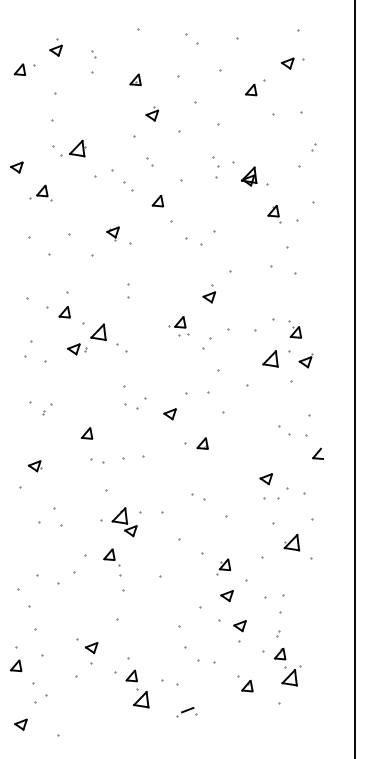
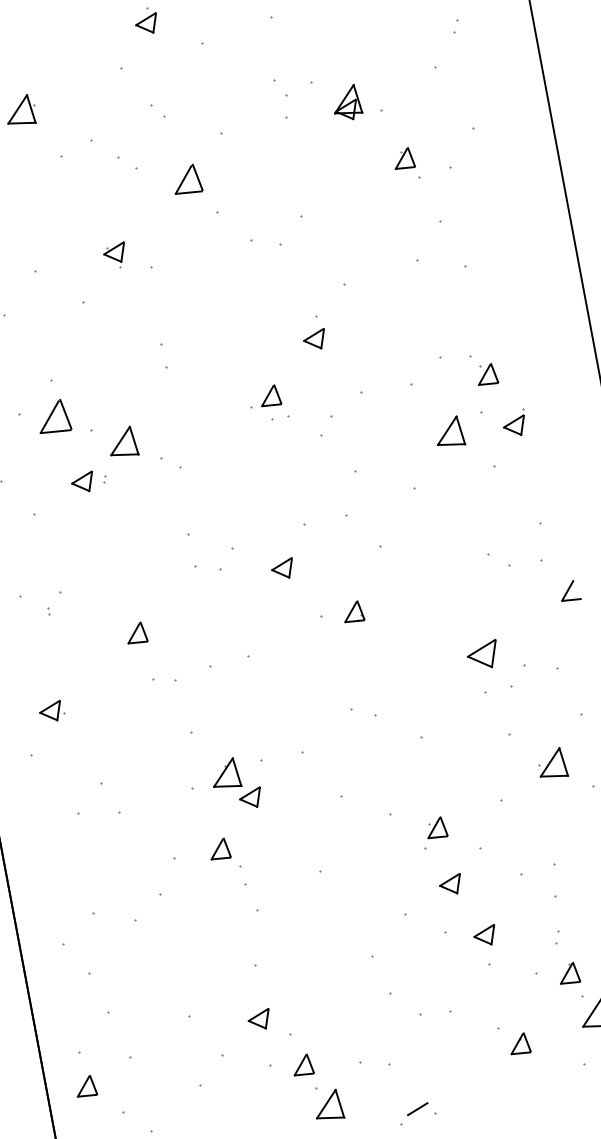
part: (157, 201) -> (186, 181), size x1.4
part: (64, 312) -> (52, 417), size x1.6
part: (265, 479) -> (481, 656), size x1.4
part: (91, 648) -> (259, 1021), moved

